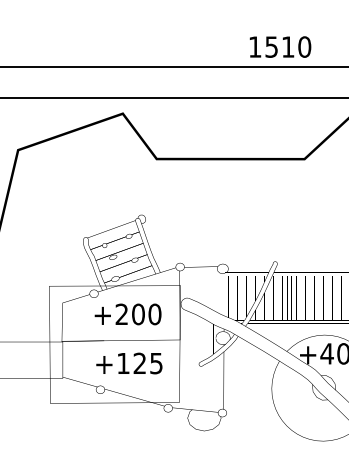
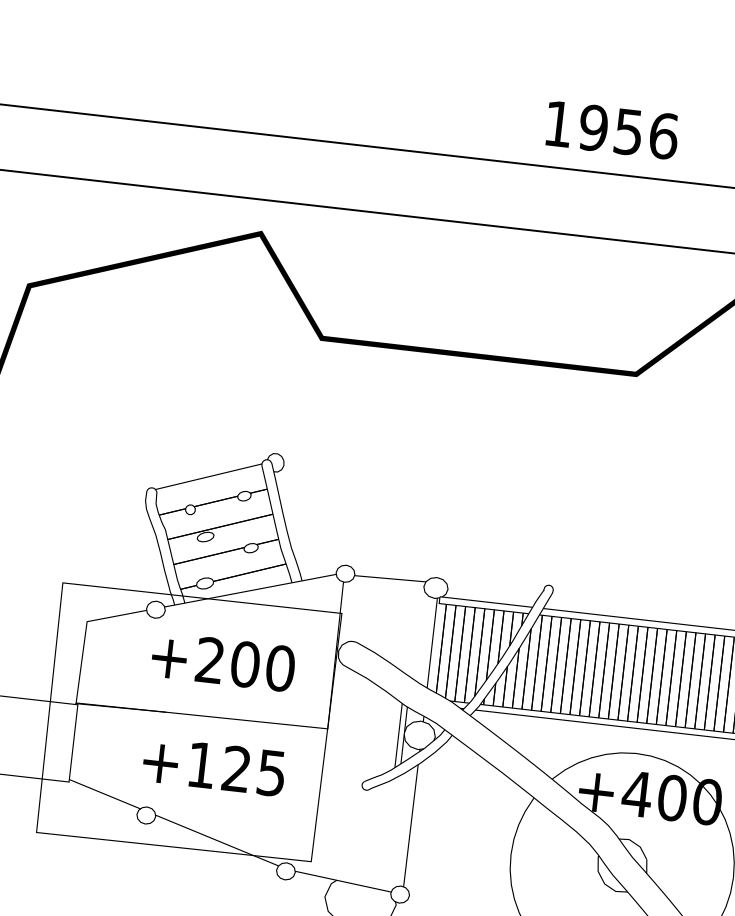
text: (288, 46) -> (629, 130), 1510 -> 1956

